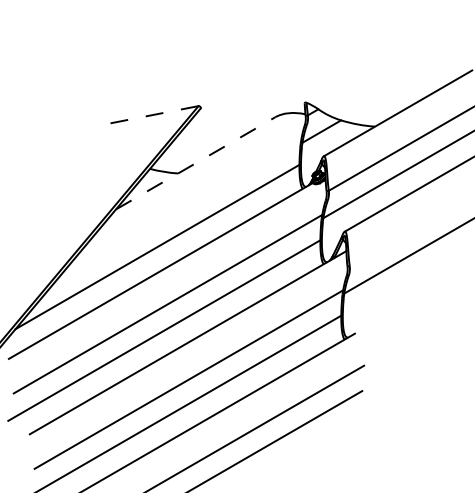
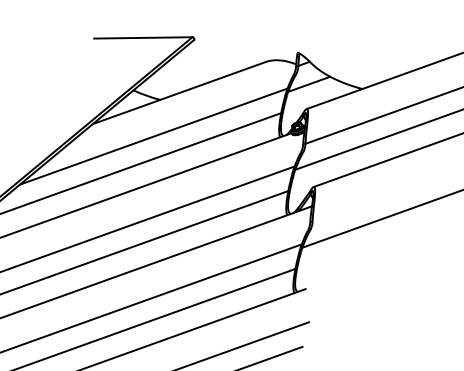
line: (149, 115) -> (142, 37), dashed -> solid
line: (196, 163) -> (180, 93), dashed -> solid
line: (178, 210) -> (154, 136), added

